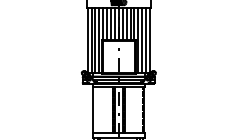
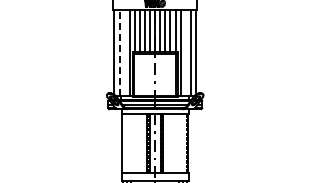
line: (91, 40) -> (119, 52), solid -> dashed
line: (95, 40) -> (124, 52), removed
line: (142, 40) -> (185, 52), removed

